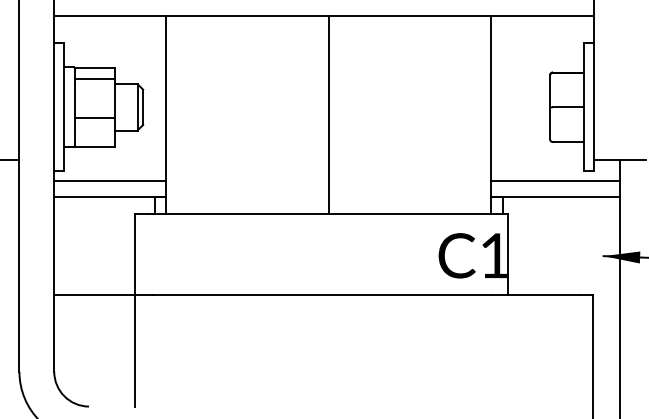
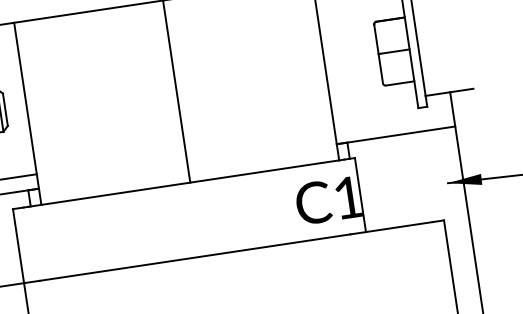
line: (555, 181) -> (393, 121), removed

